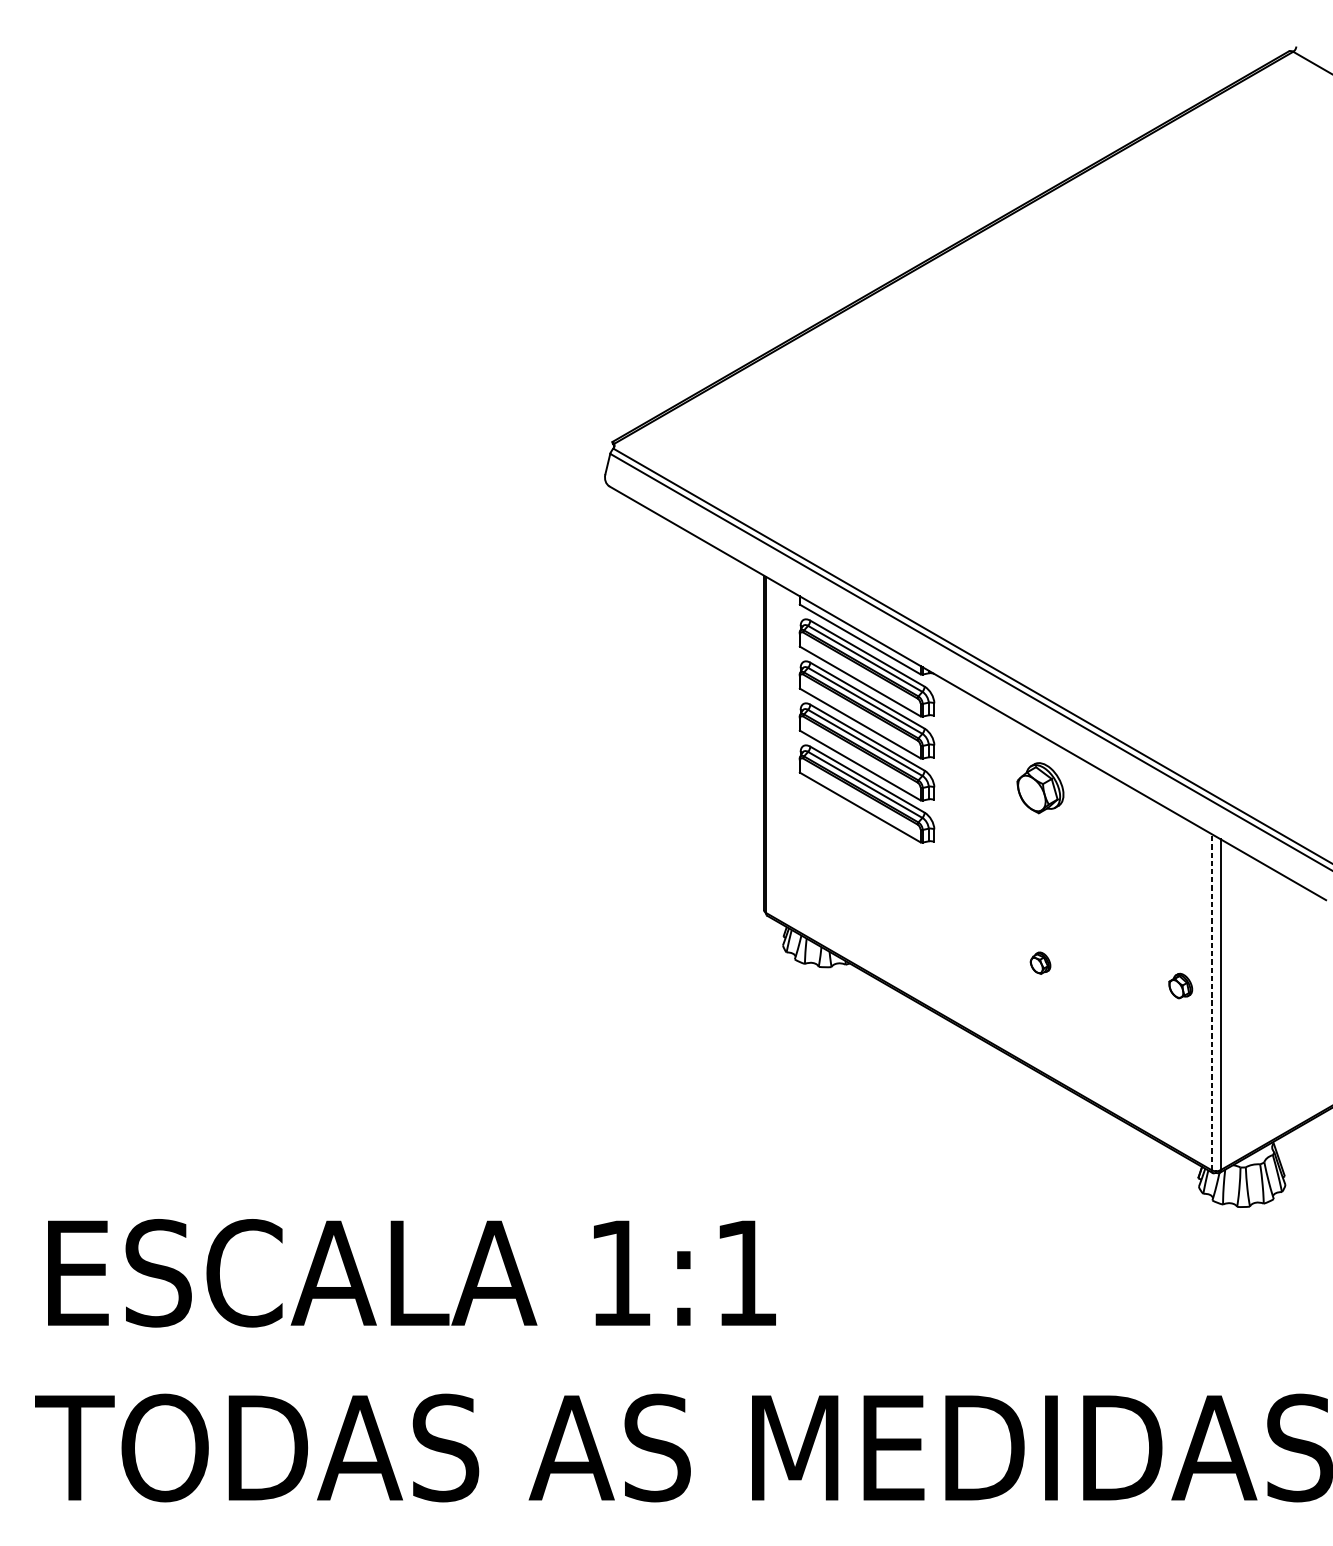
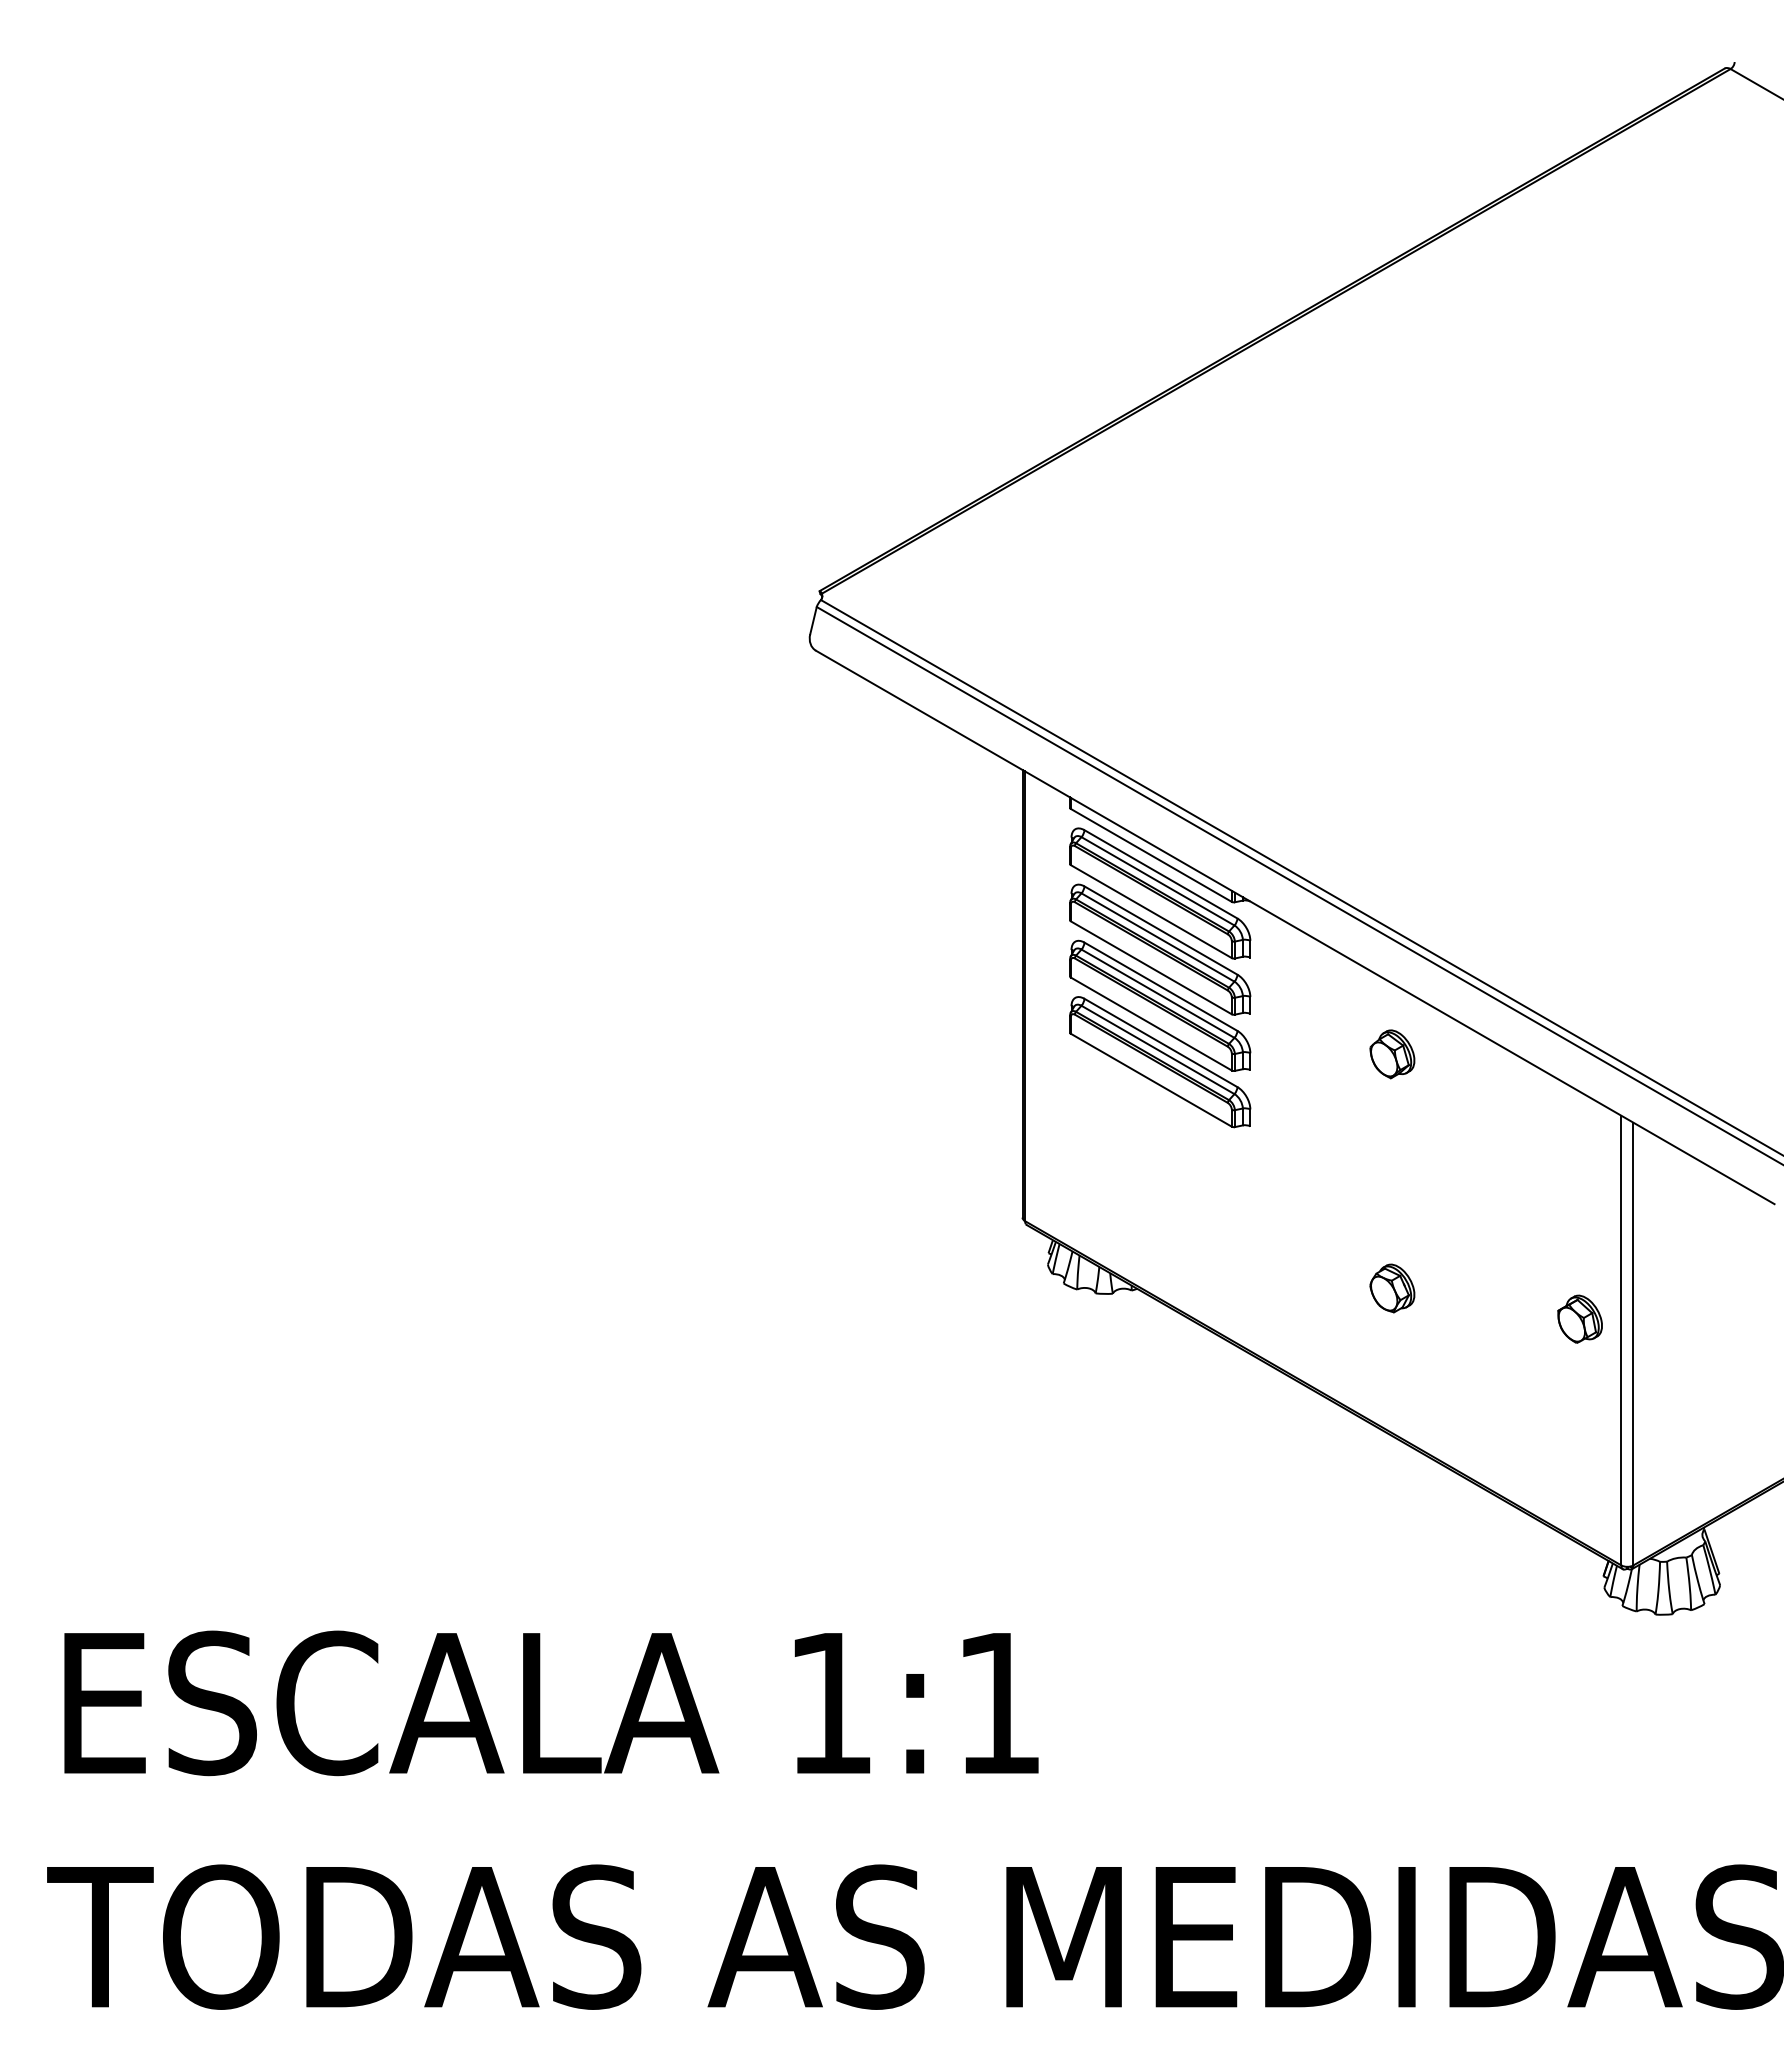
part: (1040, 788) -> (1392, 1054), size x0.71
part: (1040, 963) -> (1392, 1288), size x1.67
part: (1180, 985) -> (1579, 1318), size x1.43
line: (1211, 1002) -> (1621, 1340), dashed -> solid

